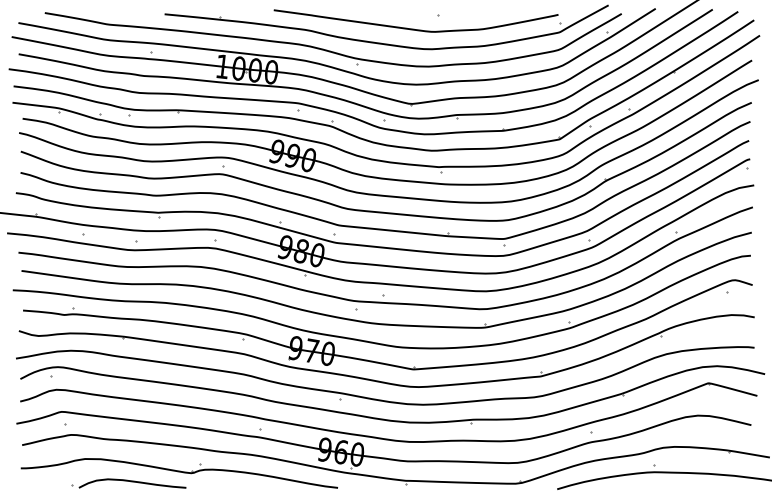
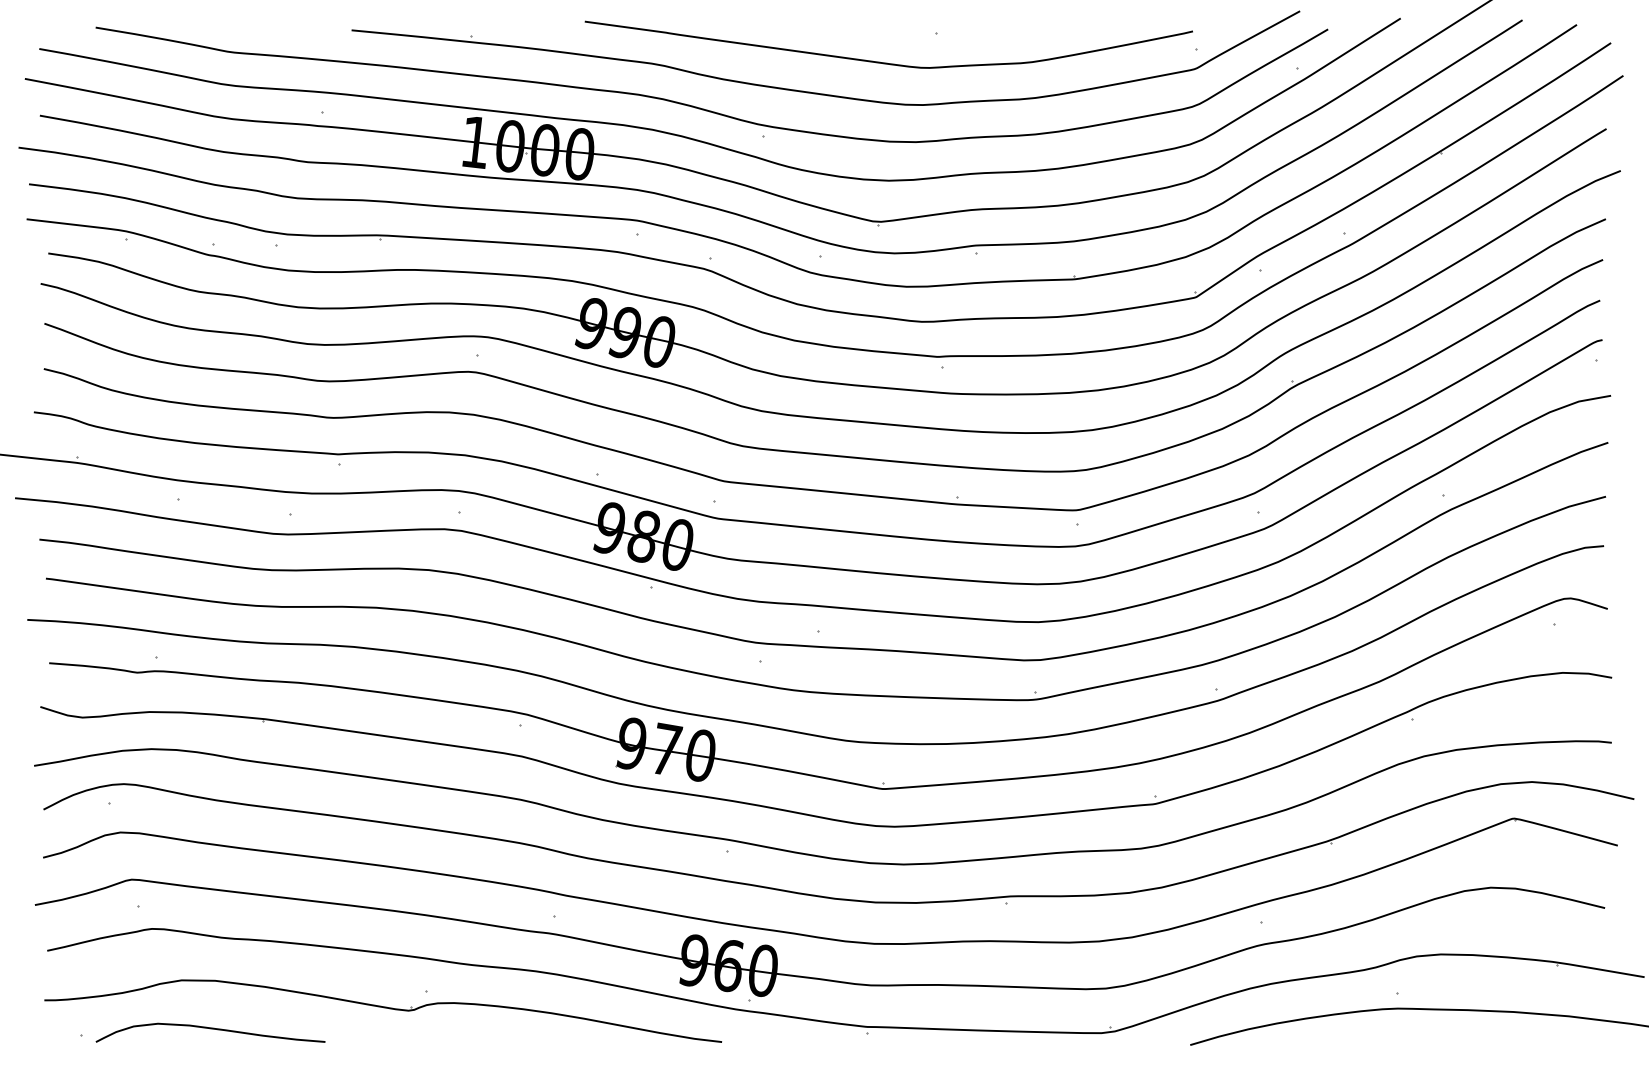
part: (128, 483) -> (201, 1032), moved

